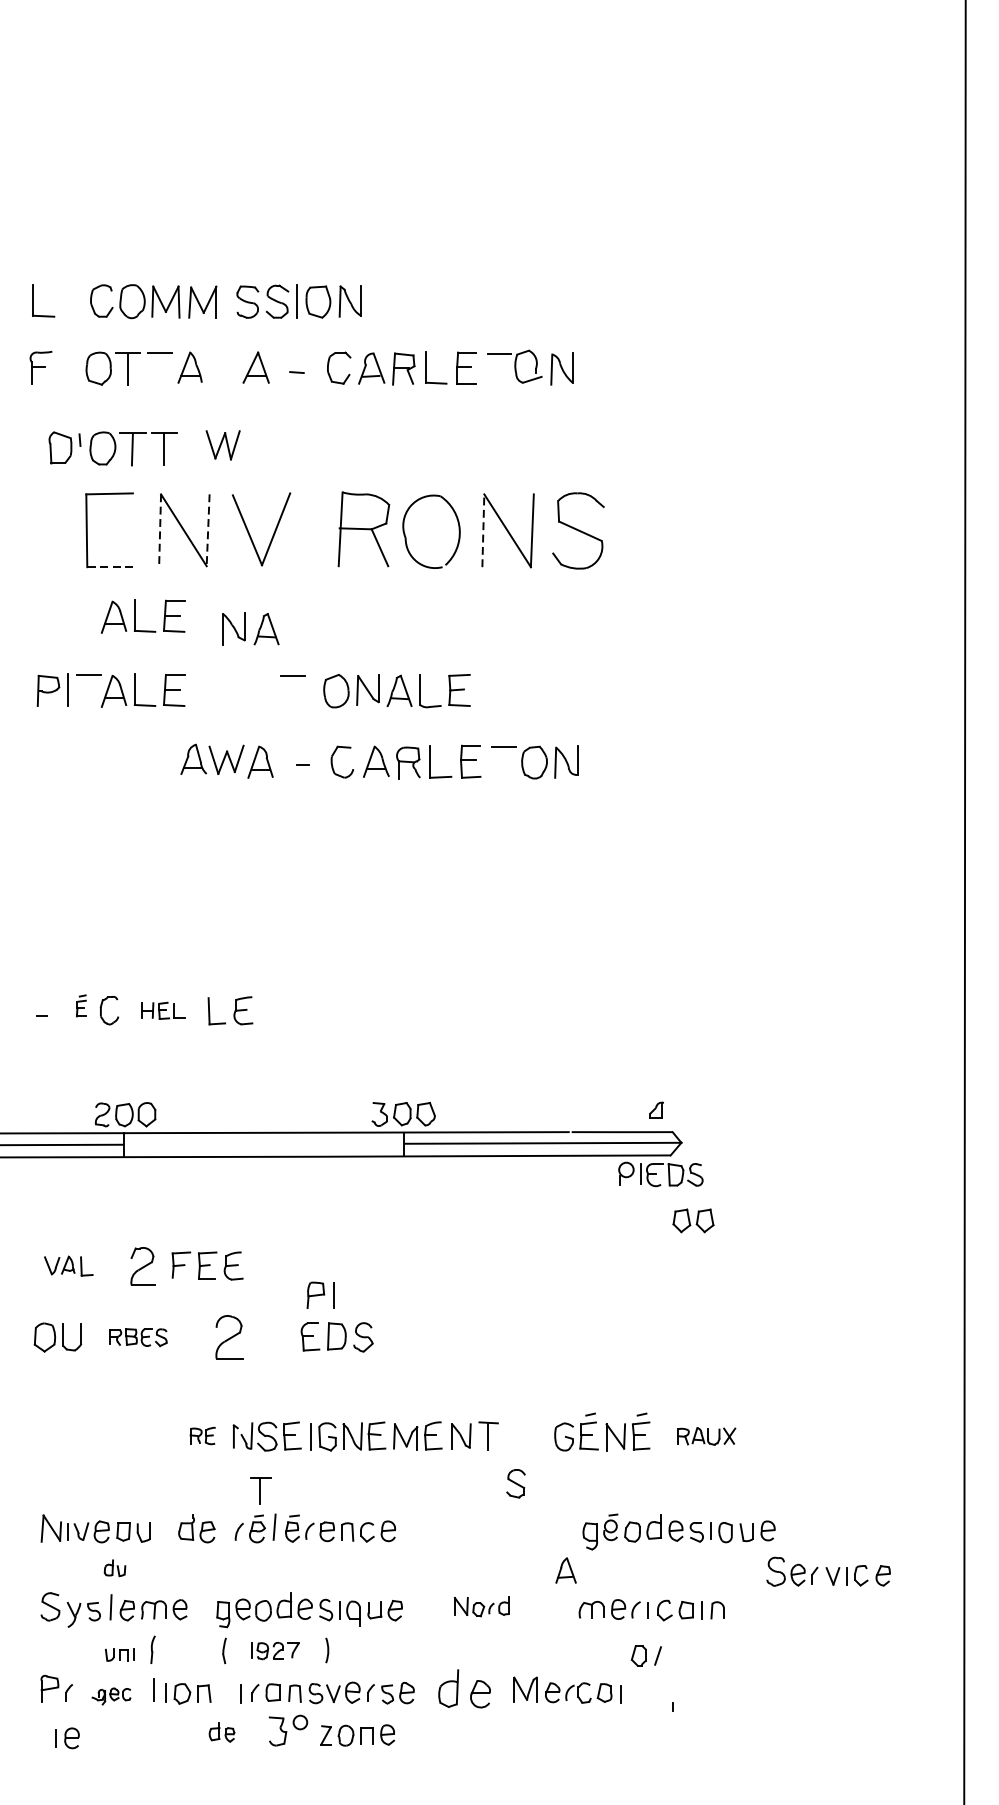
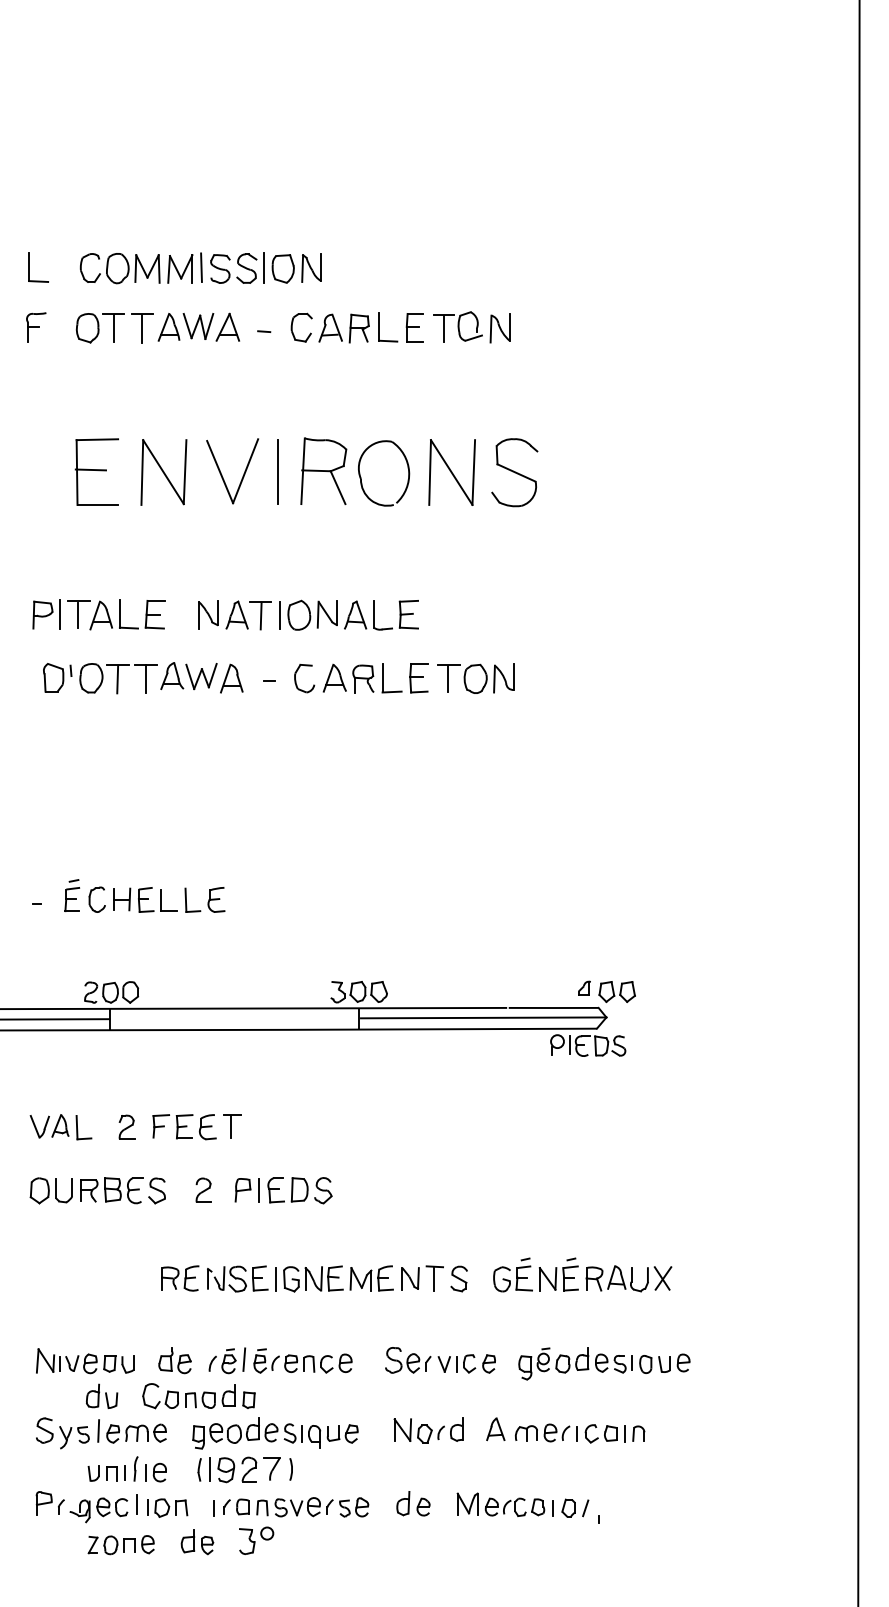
line: (226, 300) -> (201, 267), added
line: (160, 368) -> (142, 328), added
line: (498, 368) -> (443, 328), added
part: (223, 445) -> (198, 326), moved
part: (113, 448) -> (100, 678), moved
line: (101, 527) -> (90, 469), added
line: (208, 530) -> (185, 472), dashed -> solid
line: (313, 530) -> (278, 472), added
line: (483, 530) -> (430, 472), dashed -> solid
line: (160, 531) -> (142, 473), dashed -> solid
line: (109, 566) -> (97, 504), dashed -> solid
part: (135, 616) -> (120, 548), removed
part: (251, 628) -> (223, 614), moved
line: (88, 690) -> (78, 614), added
line: (292, 691) -> (260, 615), added
line: (314, 691) -> (279, 615), added
line: (503, 762) -> (448, 678), added
part: (81, 1005) -> (72, 895), size x1.67
part: (163, 1010) -> (145, 899), size x1.67
part: (692, 1221) -> (616, 992), moved
part: (142, 1265) -> (126, 1126), size x0.71
part: (68, 1266) -> (60, 1127), size x1.43
part: (319, 1295) -> (246, 1190), moved
part: (228, 1336) -> (203, 1189), size x0.62
part: (137, 1337) -> (122, 1190), size x1.67
part: (202, 1436) -> (180, 1278), size x1.67
part: (706, 1436) -> (628, 1278), size x1.67
part: (515, 1483) -> (458, 1278), moved
part: (261, 1491) -> (232, 1126), moved
part: (115, 1567) -> (102, 1395), size x1.67
part: (223, 1568) -> (198, 1396), added
part: (565, 1570) -> (495, 1429), moved
part: (828, 1571) -> (440, 1360), moved
part: (481, 1606) -> (428, 1430), size x1.43
part: (274, 1650) -> (244, 1469), size x1.67
part: (119, 1655) -> (106, 1473), size x1.43
part: (646, 1655) -> (575, 1507), moved
part: (464, 1688) -> (413, 1503), size x0.71
part: (110, 1696) -> (98, 1510), size x1.67
part: (222, 1732) -> (197, 1542), size x1.43
part: (356, 1735) -> (120, 1545), moved
part: (67, 1738) -> (155, 1472), moved

